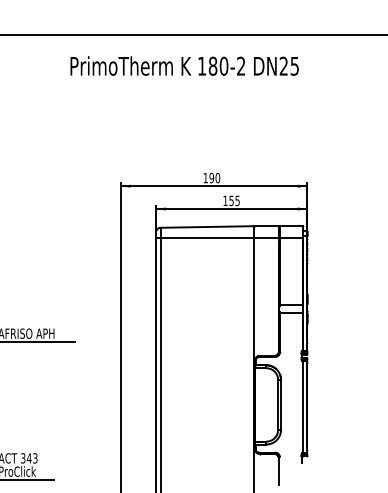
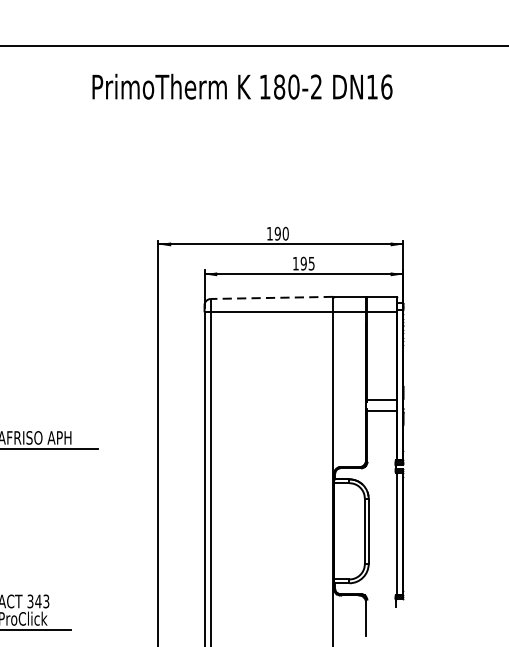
text: (289, 65) -> (379, 86), DN25 -> DN16
text: (231, 200) -> (303, 263), 155 -> 195
line: (207, 227) -> (272, 298), solid -> dashed

